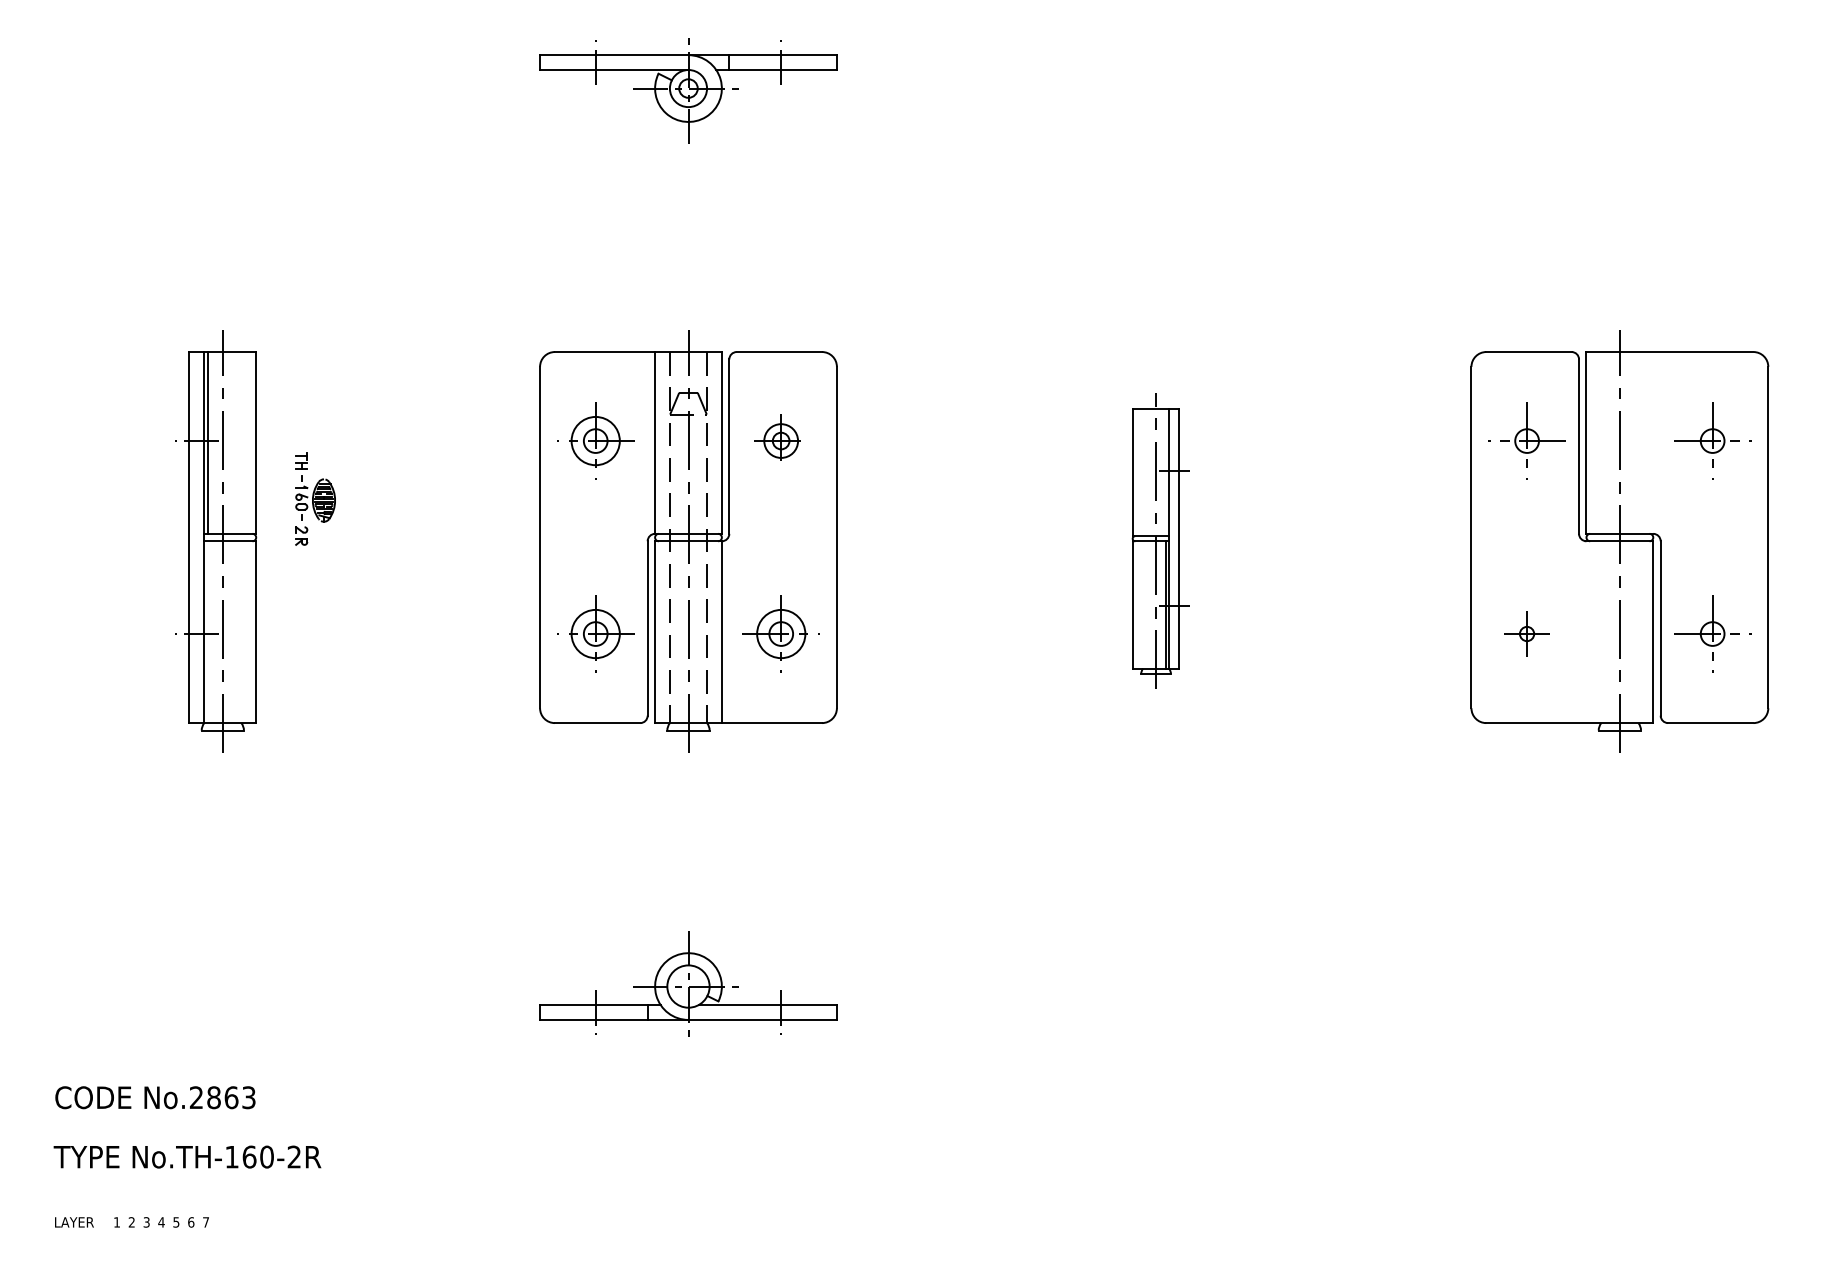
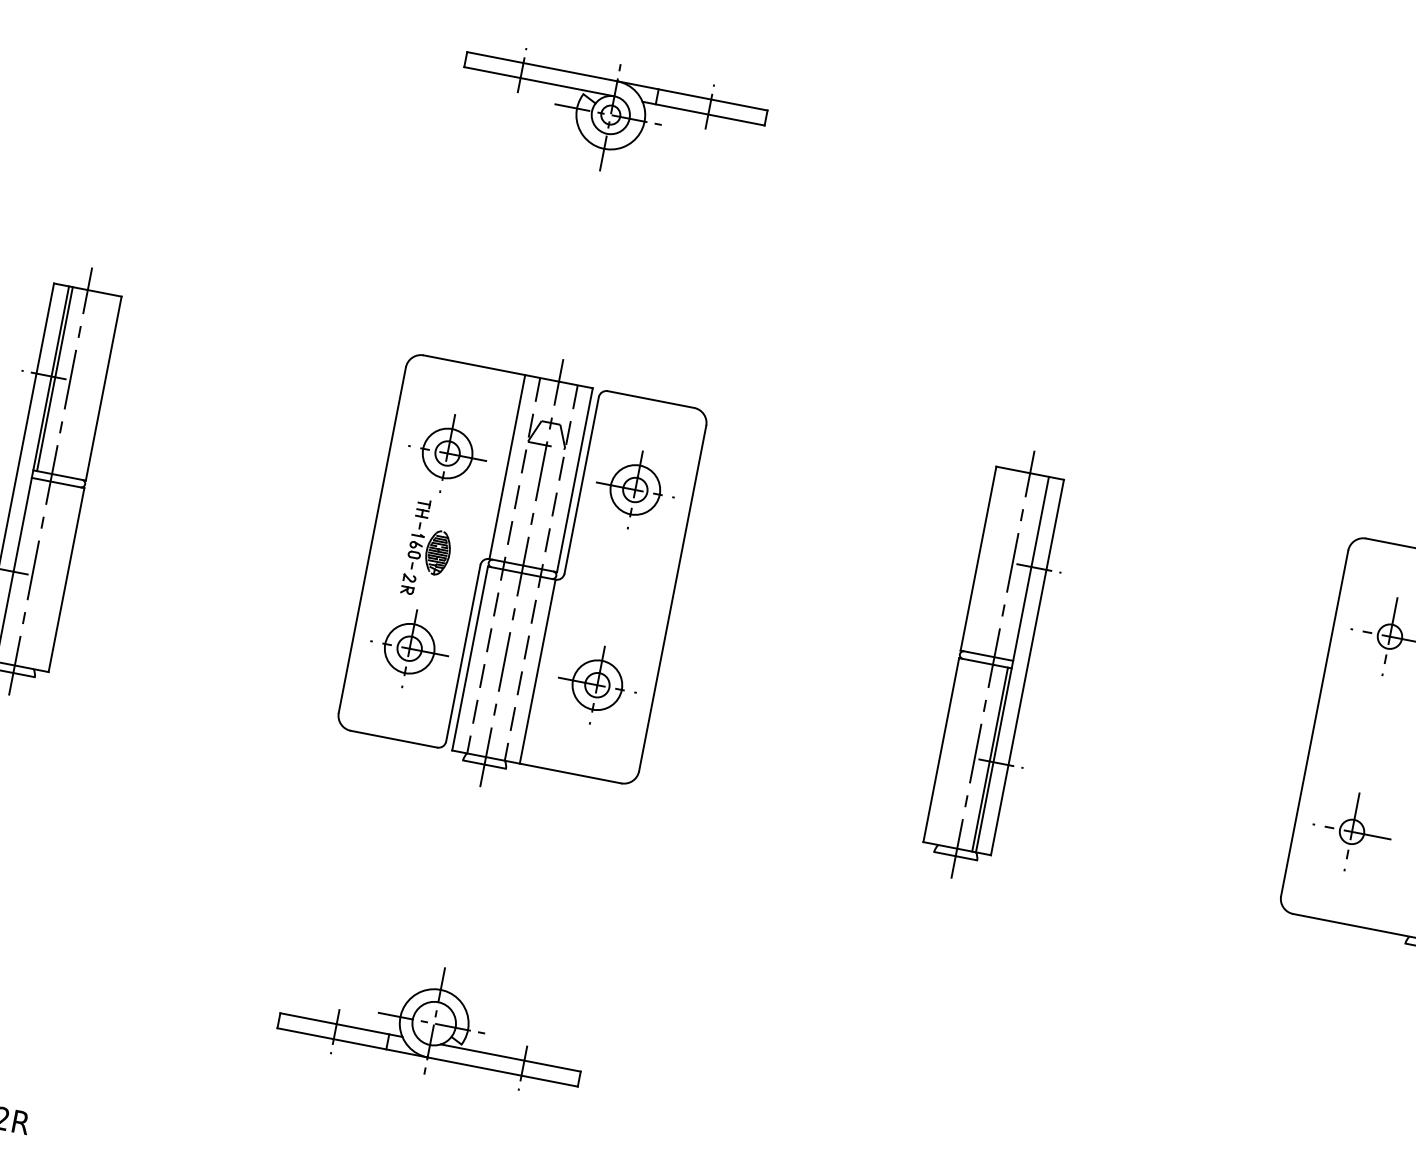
part: (780, 440) -> (634, 489), size x1.43
part: (315, 498) -> (429, 549), moved
part: (1160, 541) -> (999, 666), size x1.43
part: (1526, 633) -> (1351, 831), size x1.67

